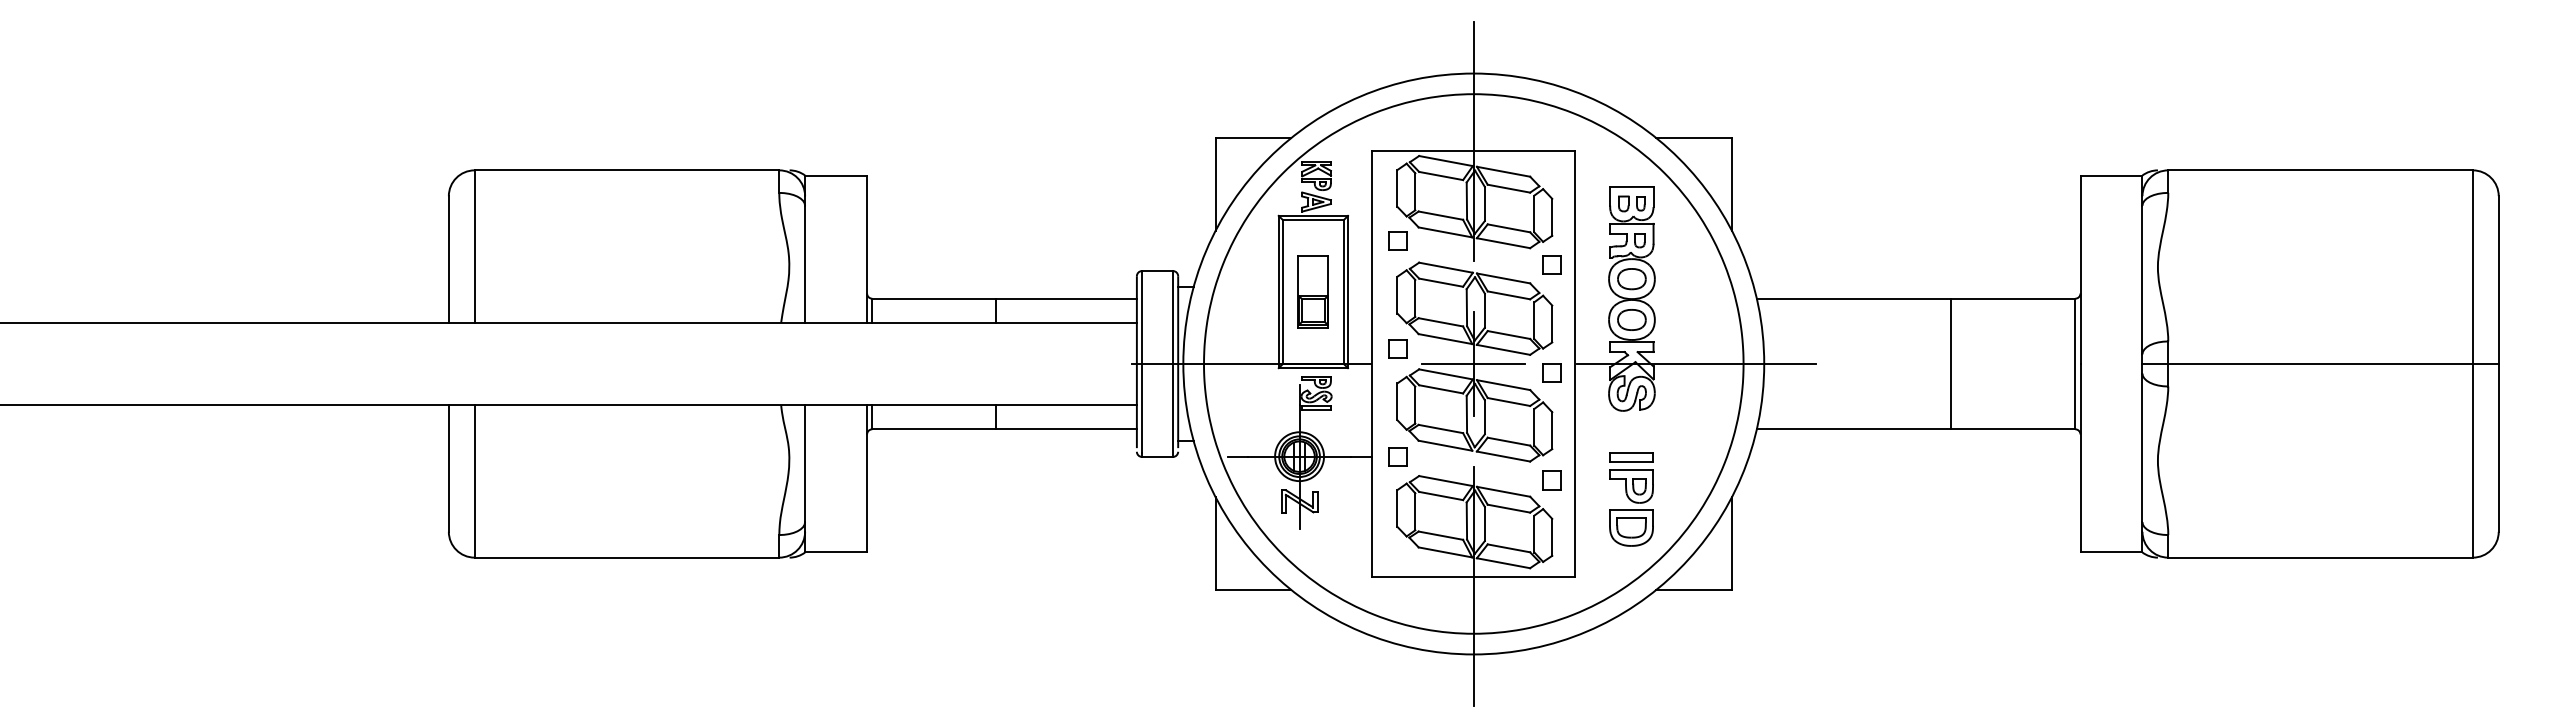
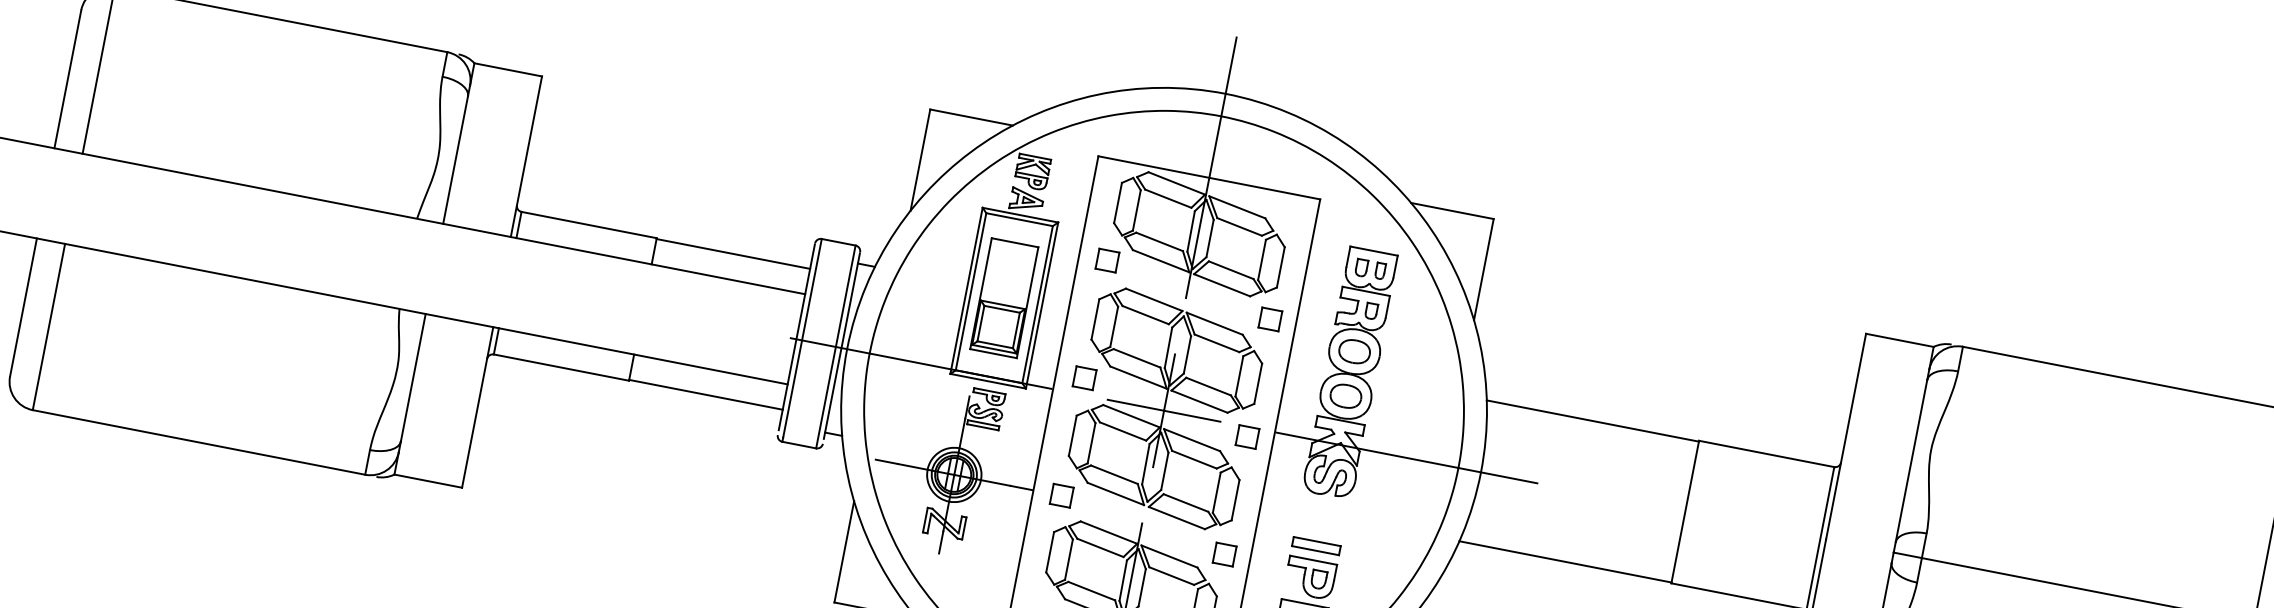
part: (1313, 291) -> (1004, 297), size x1.43

